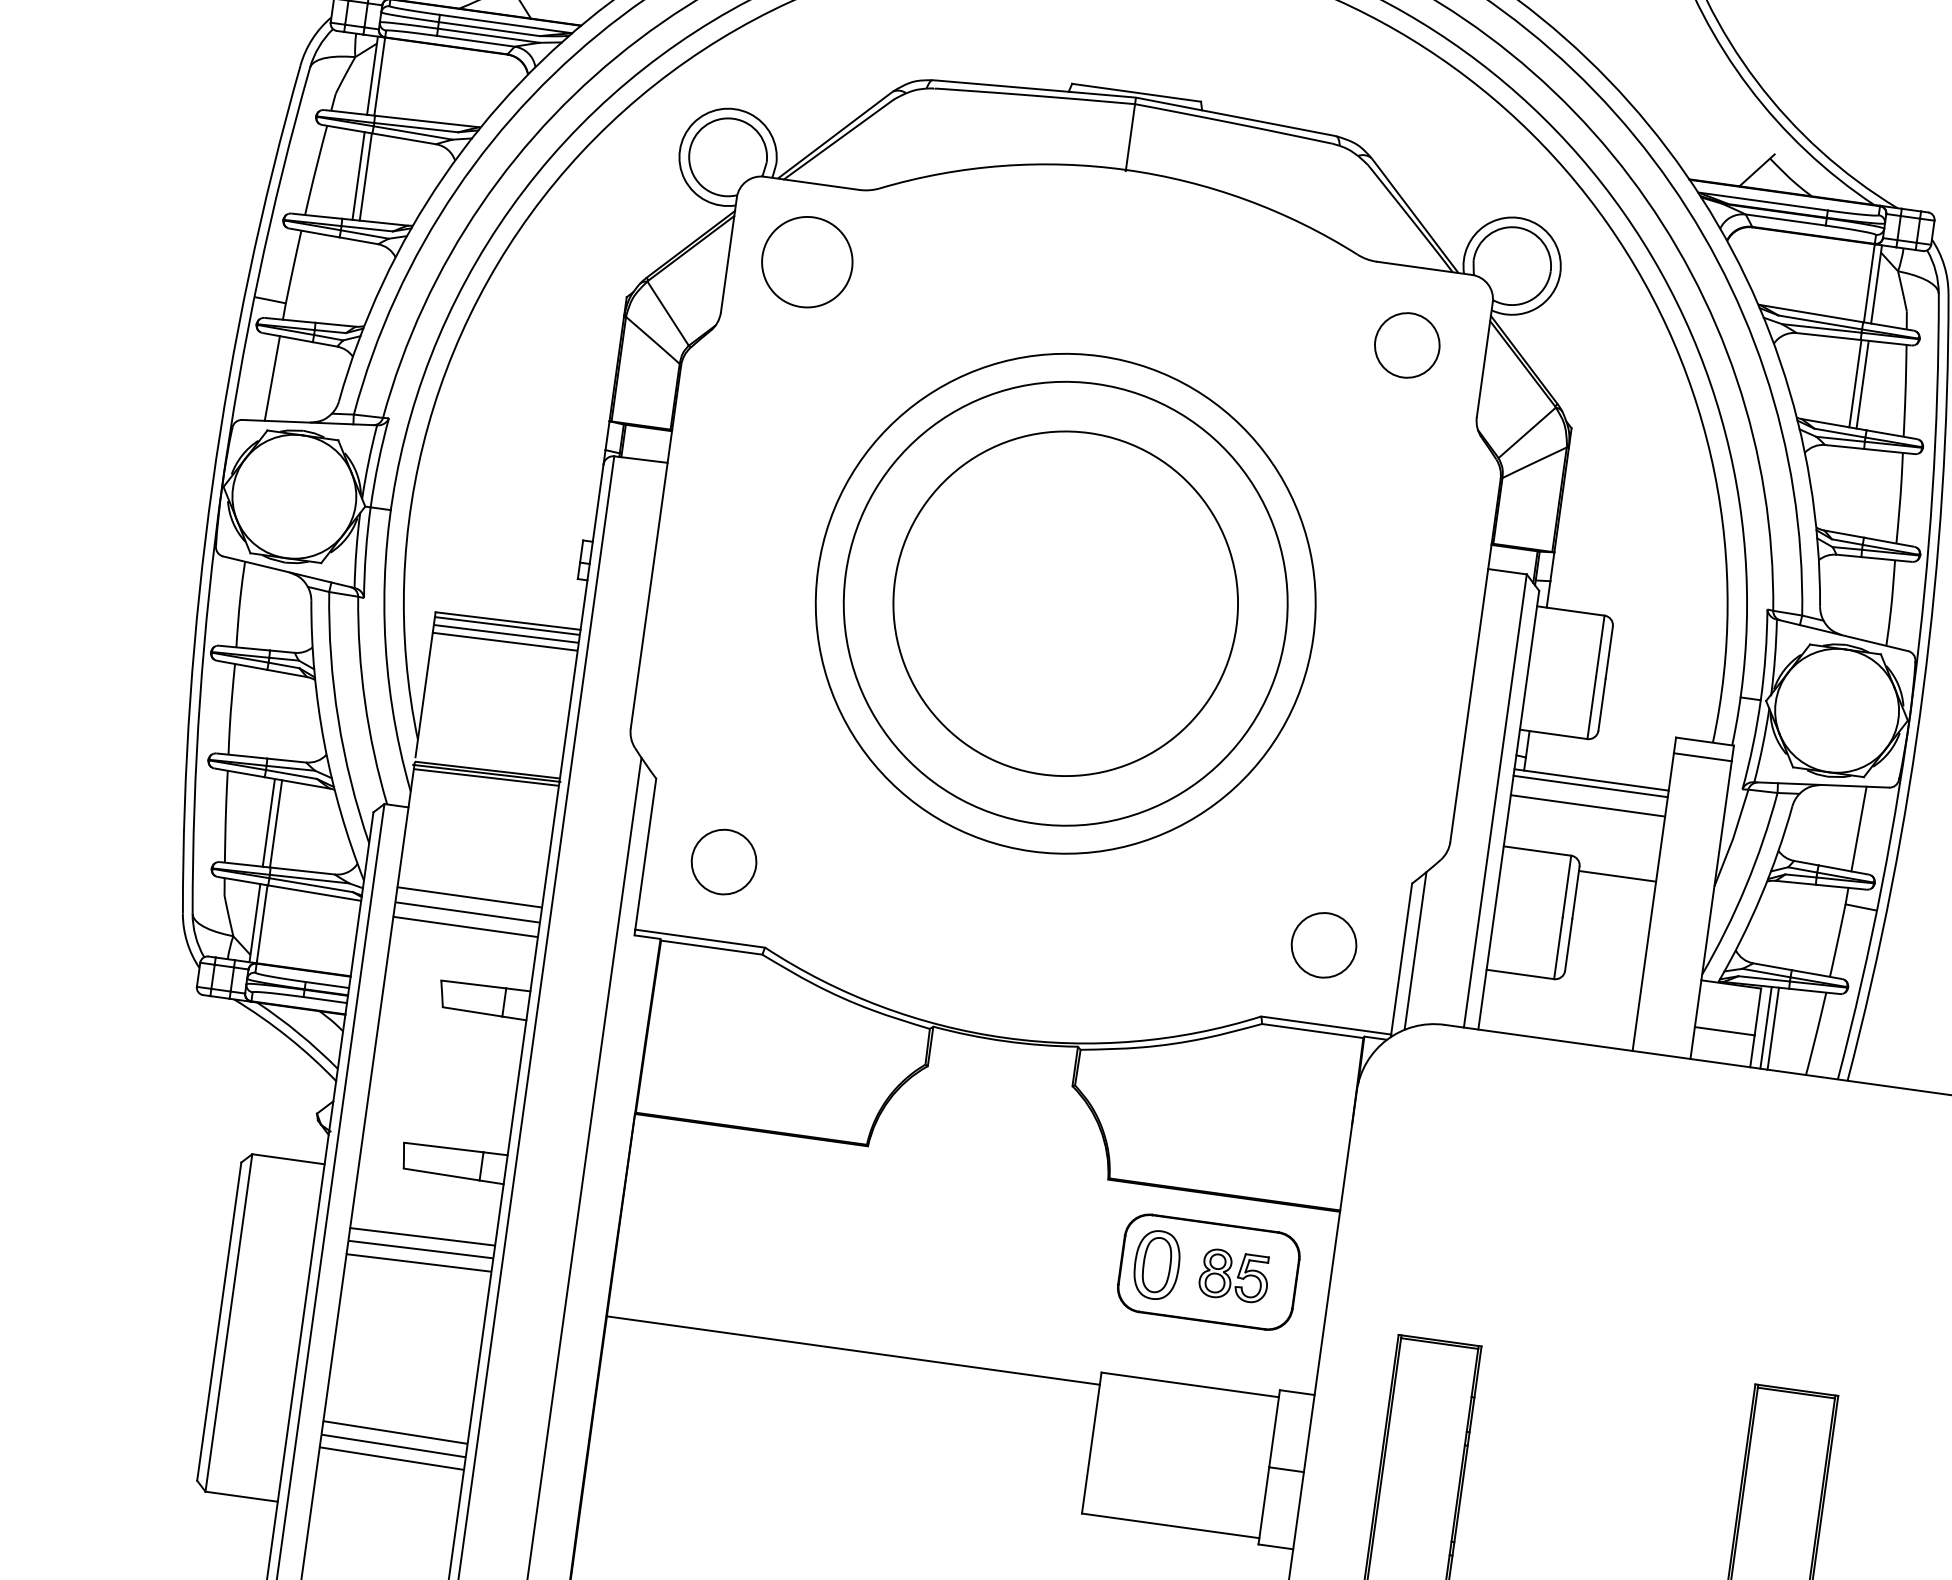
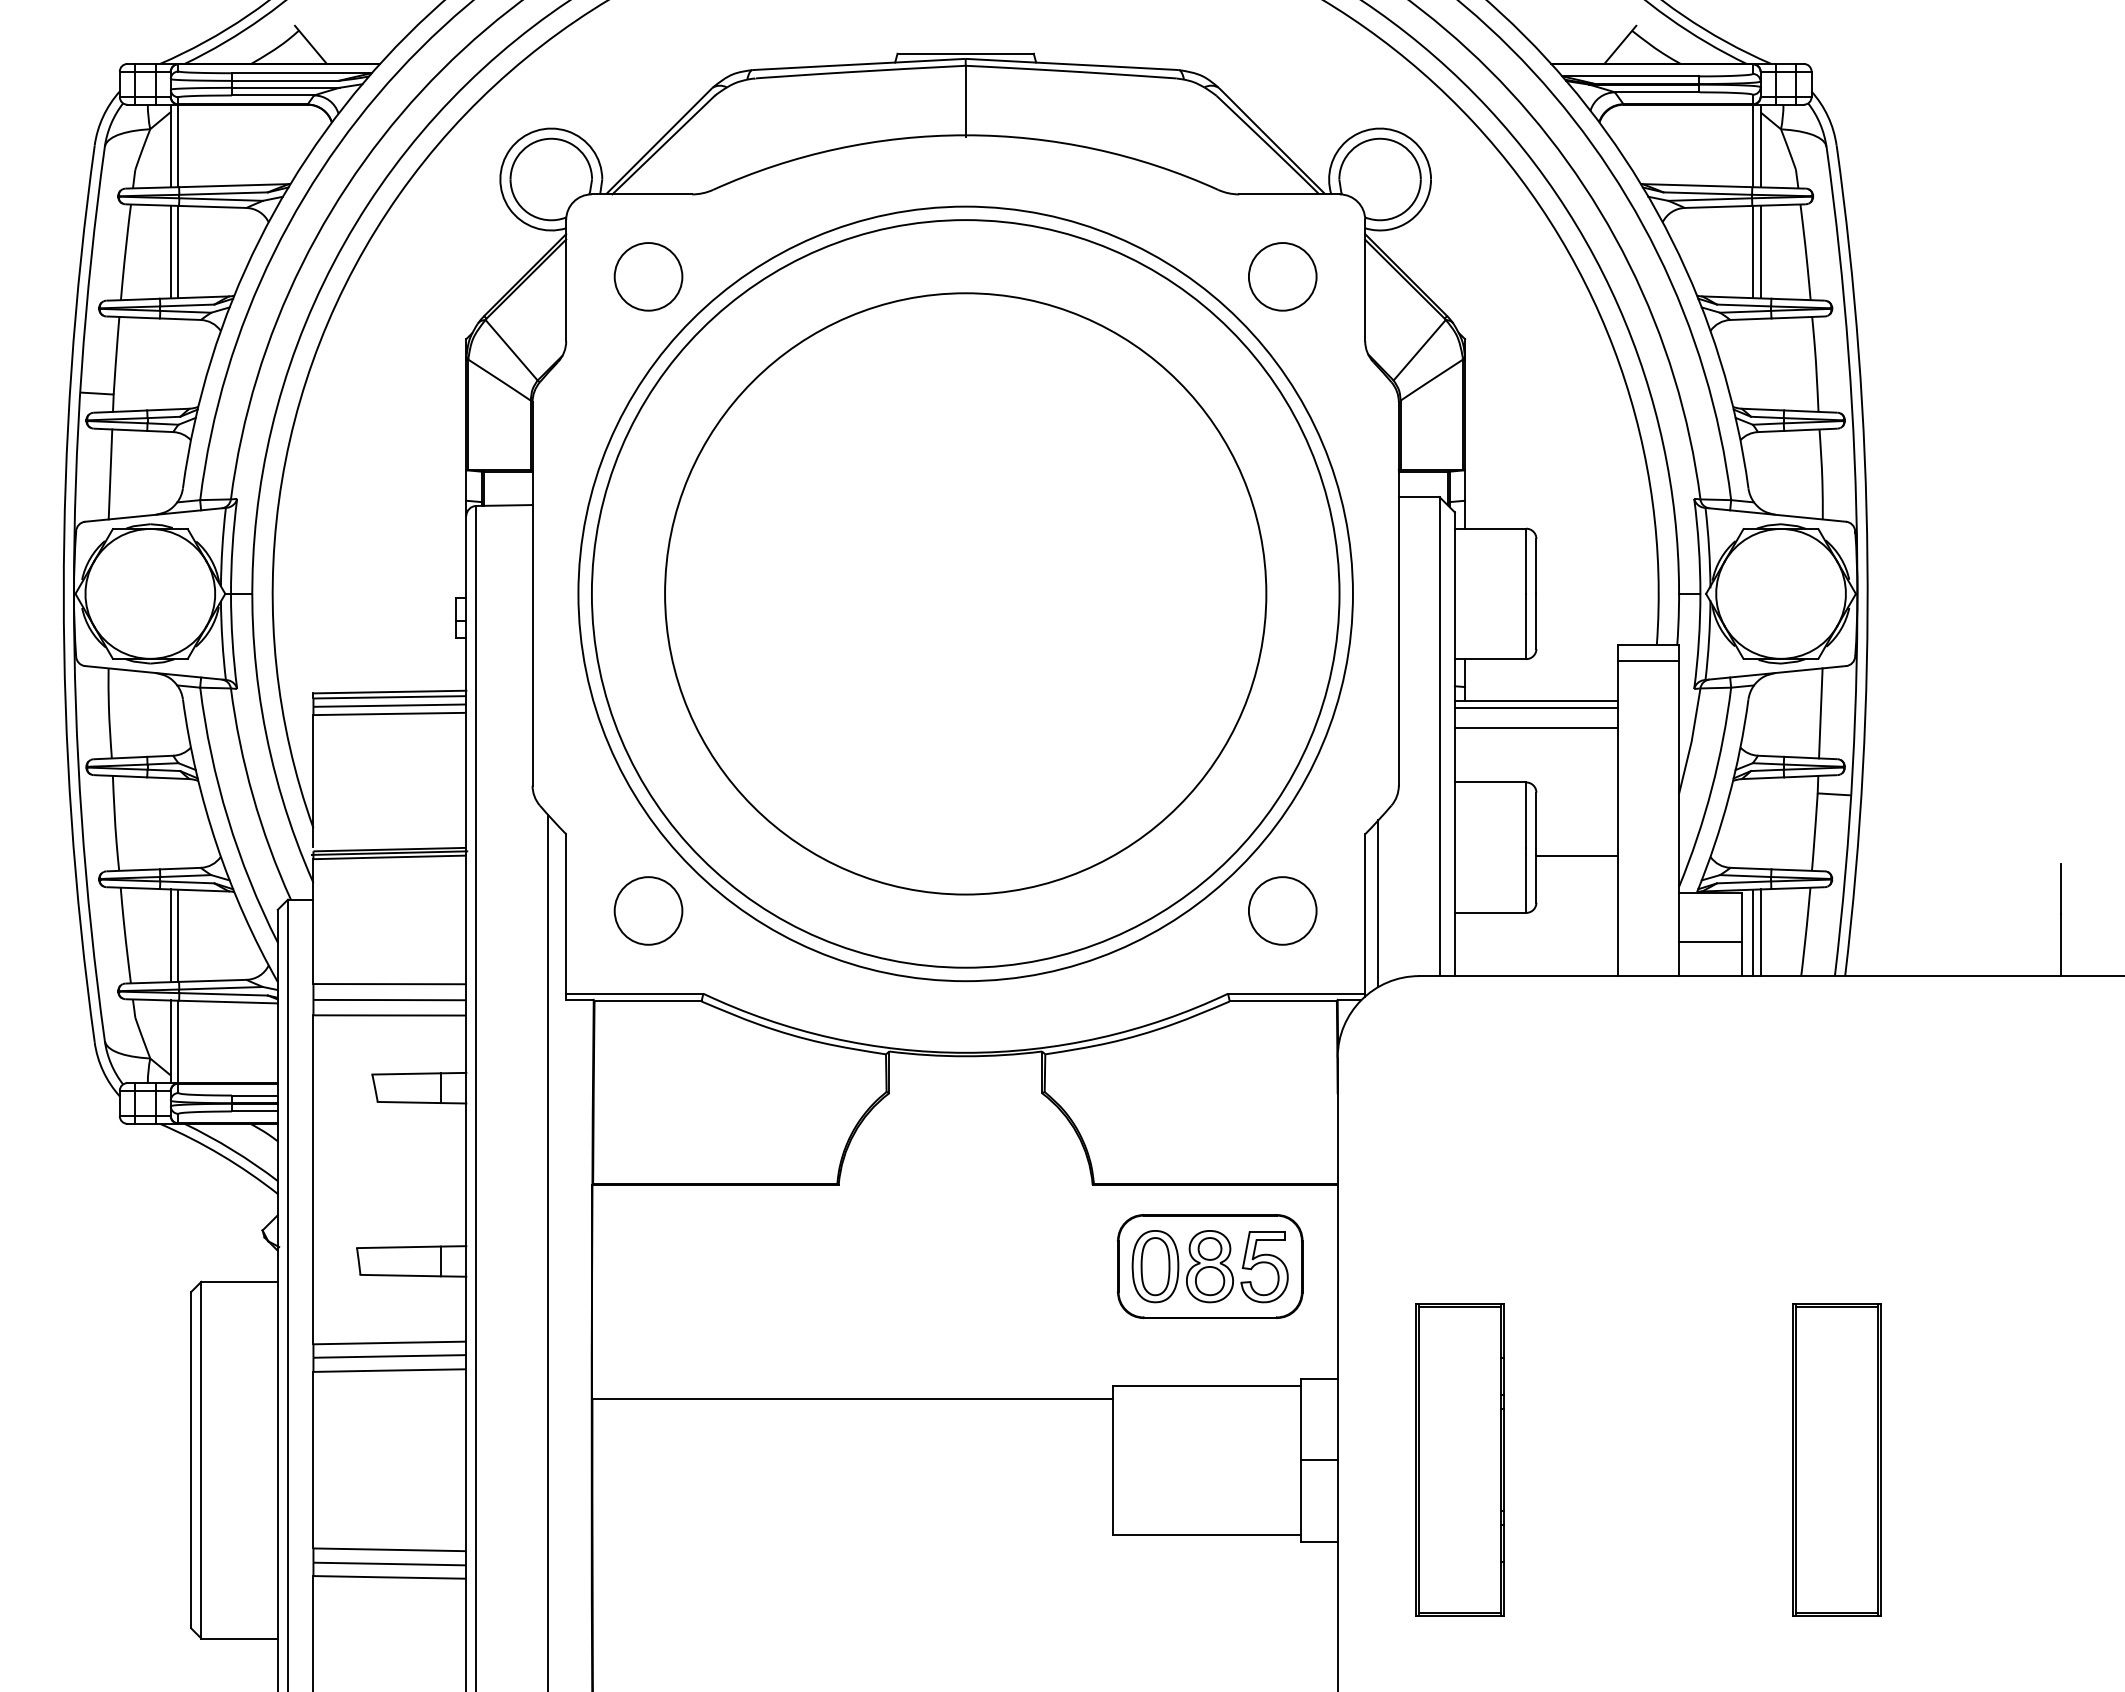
circle: (807, 261) -> (648, 276), size x0.71
circle: (1065, 603) -> (965, 593), size x1.43
circle: (1065, 603) -> (965, 593), size x1.67
circle: (1065, 603) -> (965, 593), size x1.67
line: (1616, 876) -> (1576, 856), moved
part: (1234, 1275) -> (1237, 1266), size x1.43

